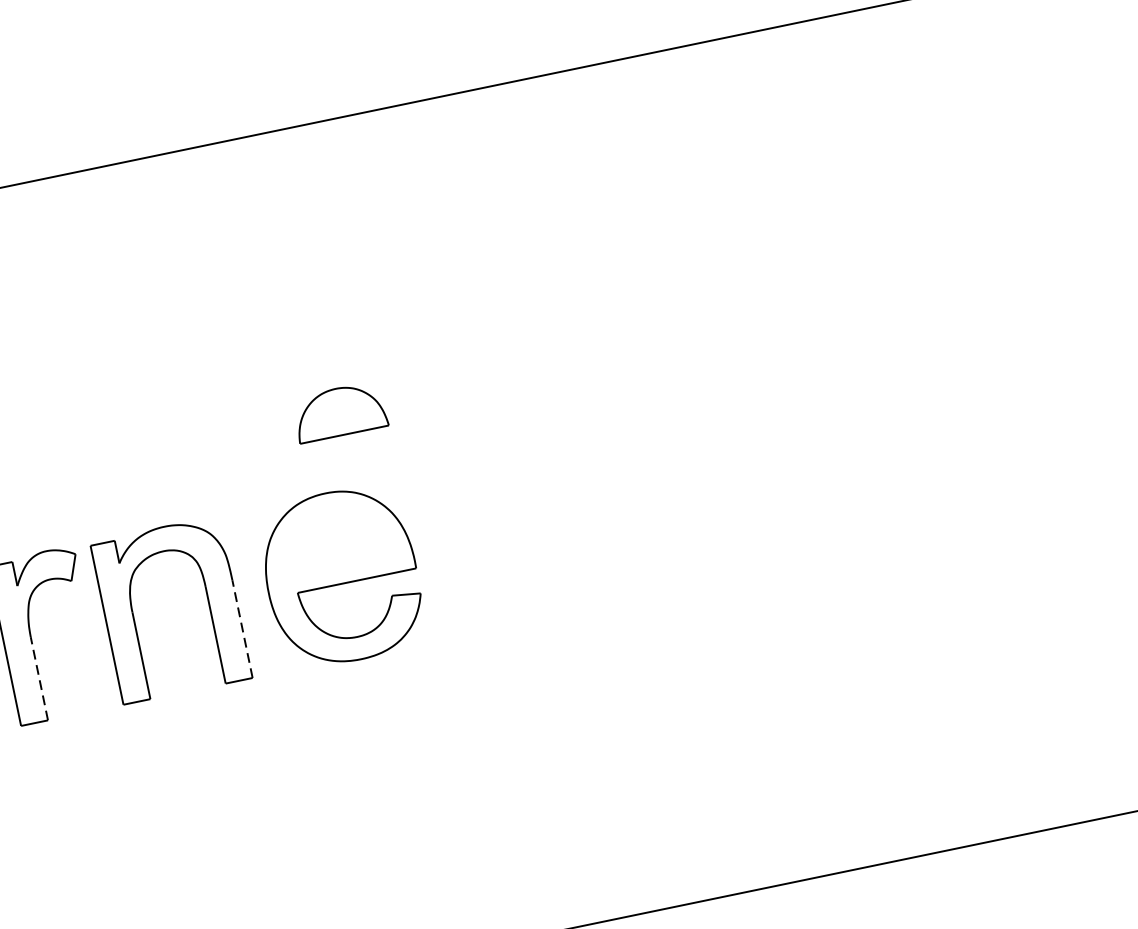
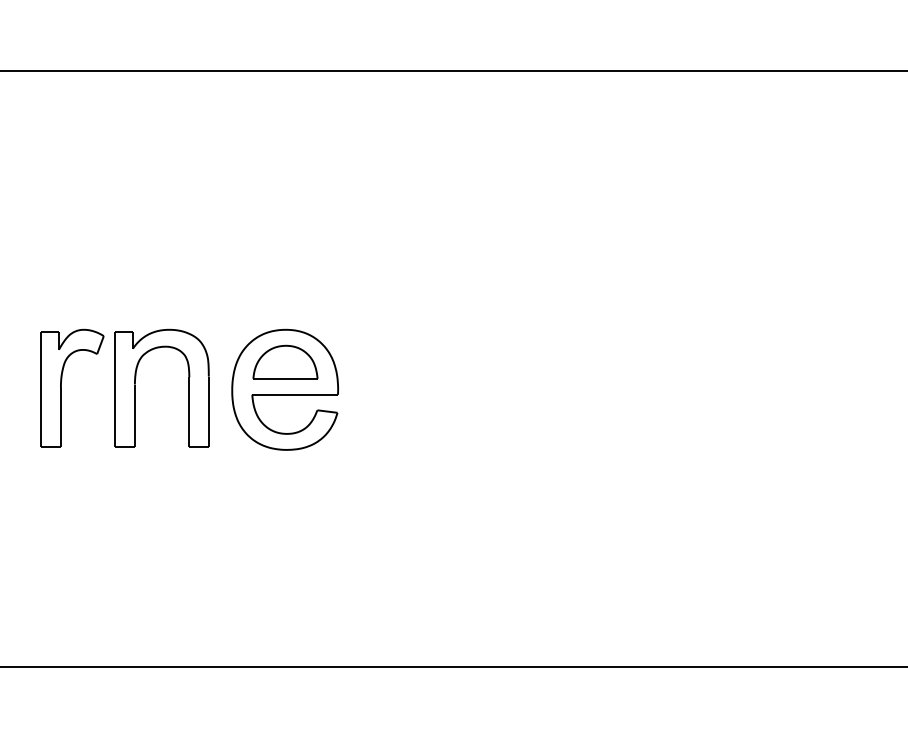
part: (339, 410) -> (285, 361), moved
line: (241, 628) -> (208, 411), dashed -> solid
line: (38, 677) -> (60, 416), dashed -> solid

